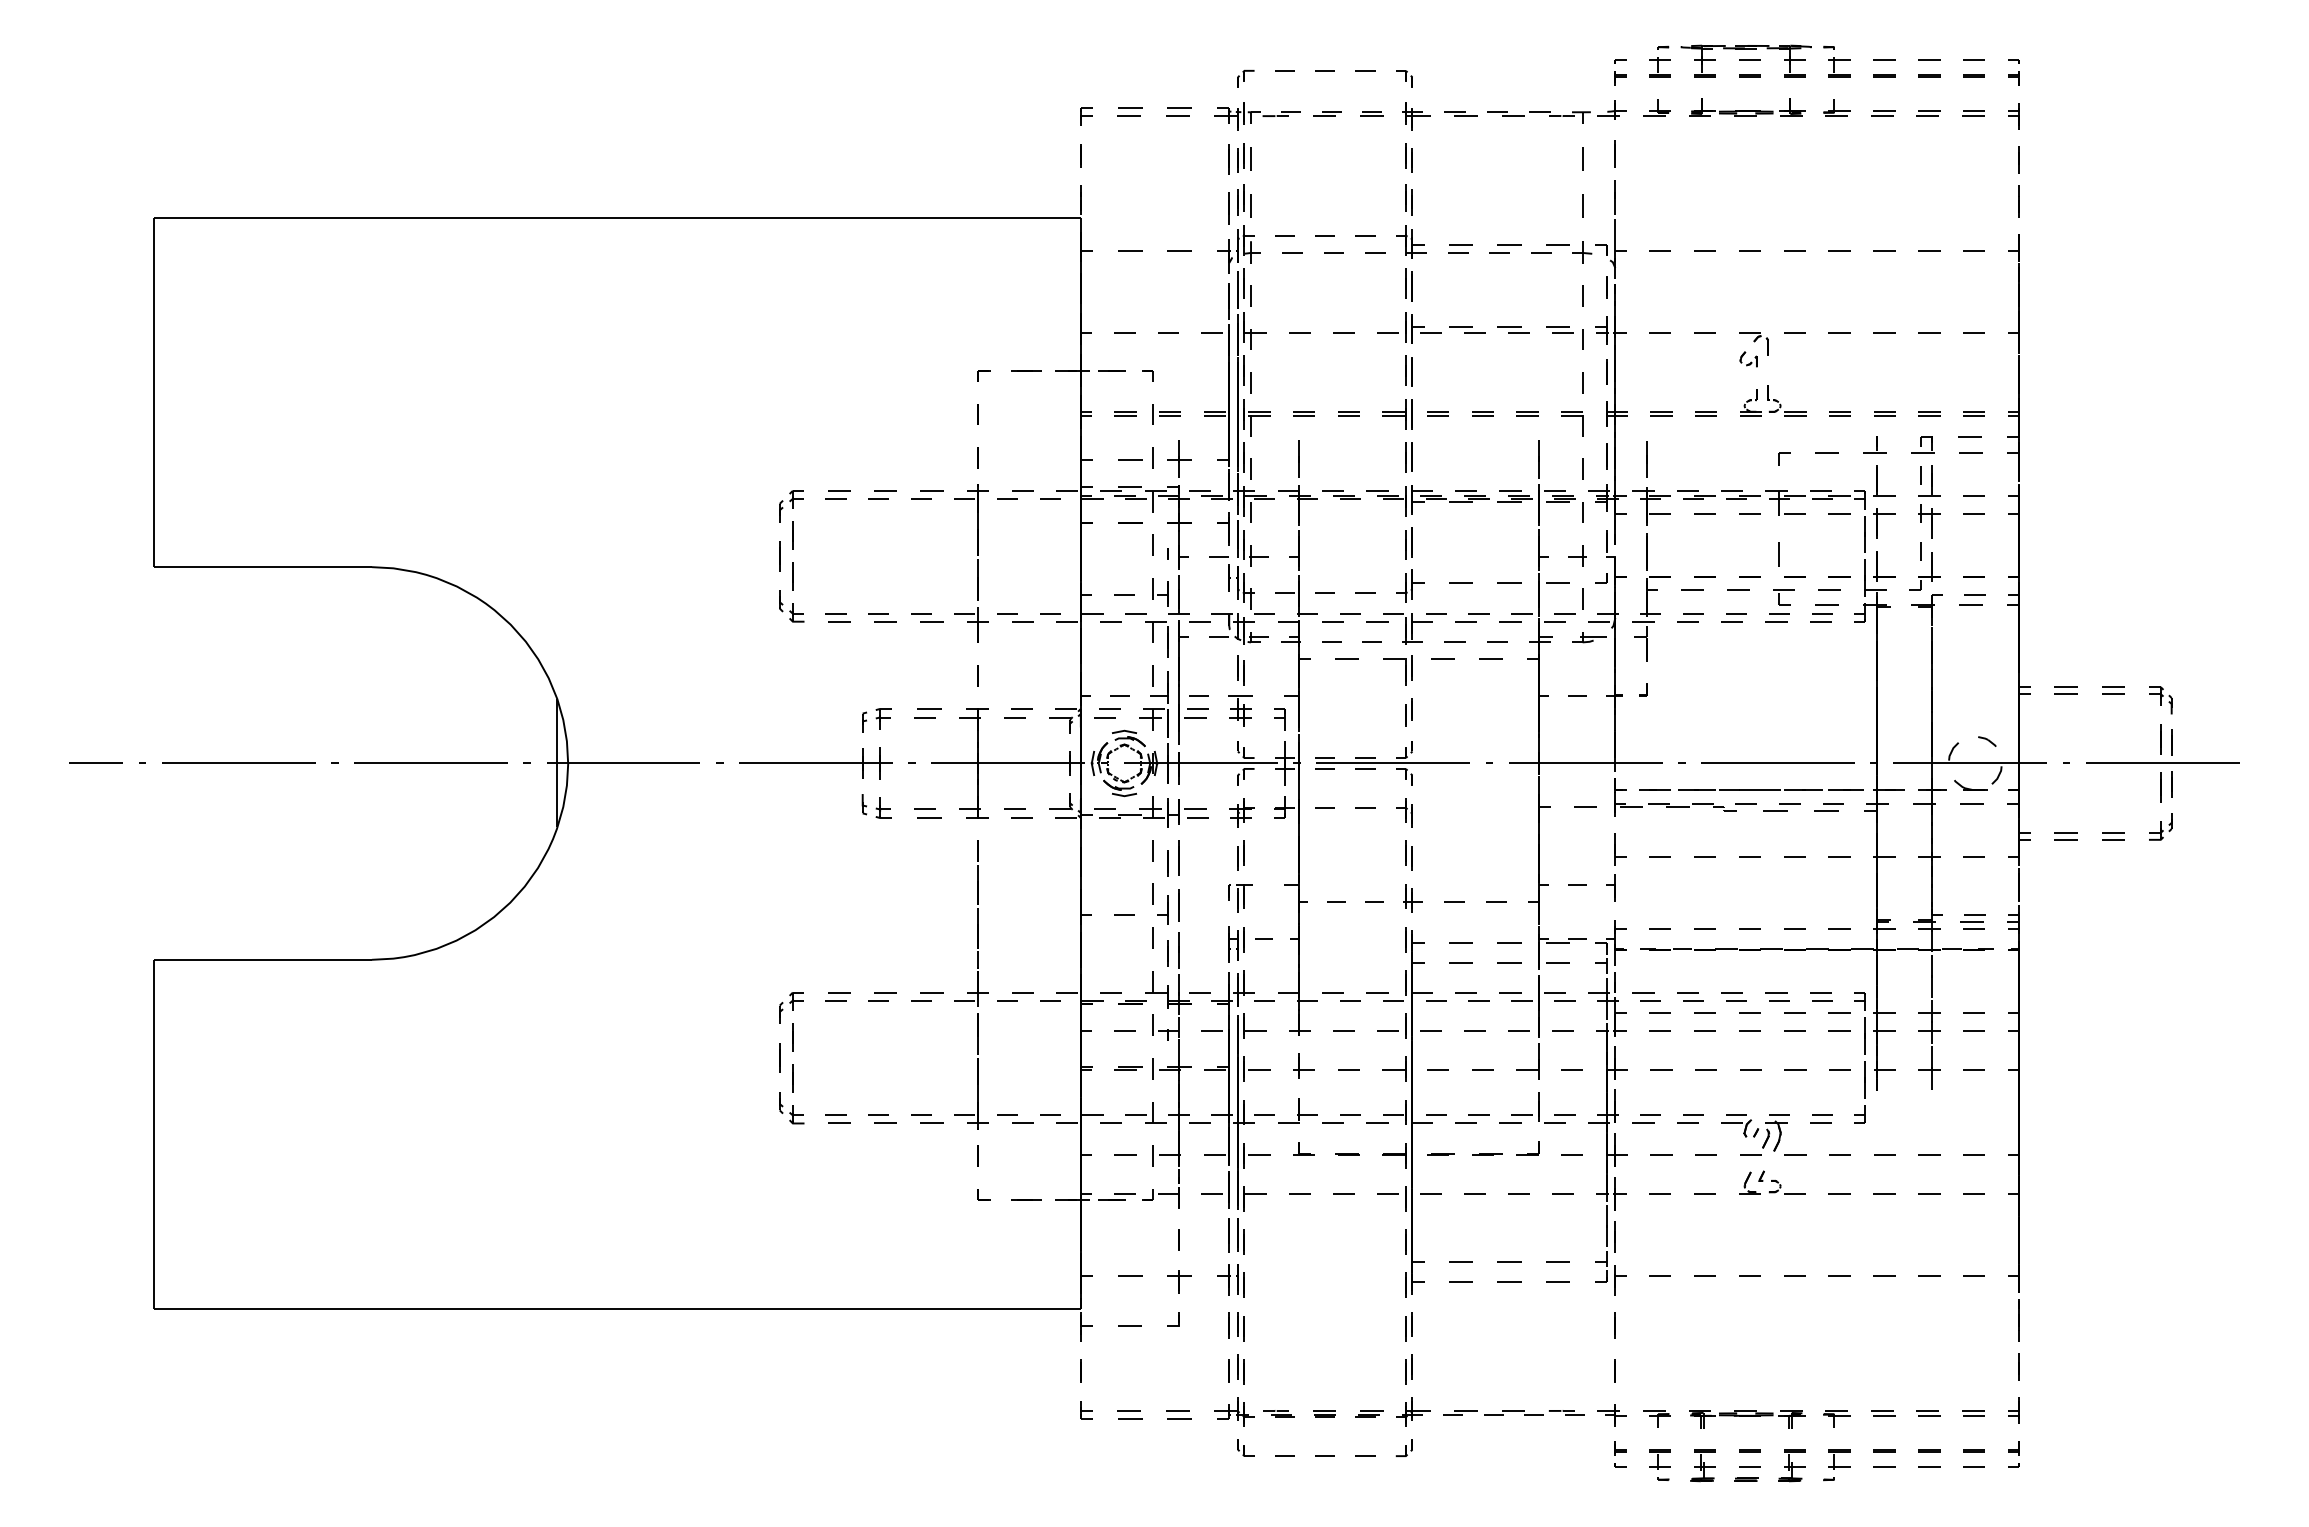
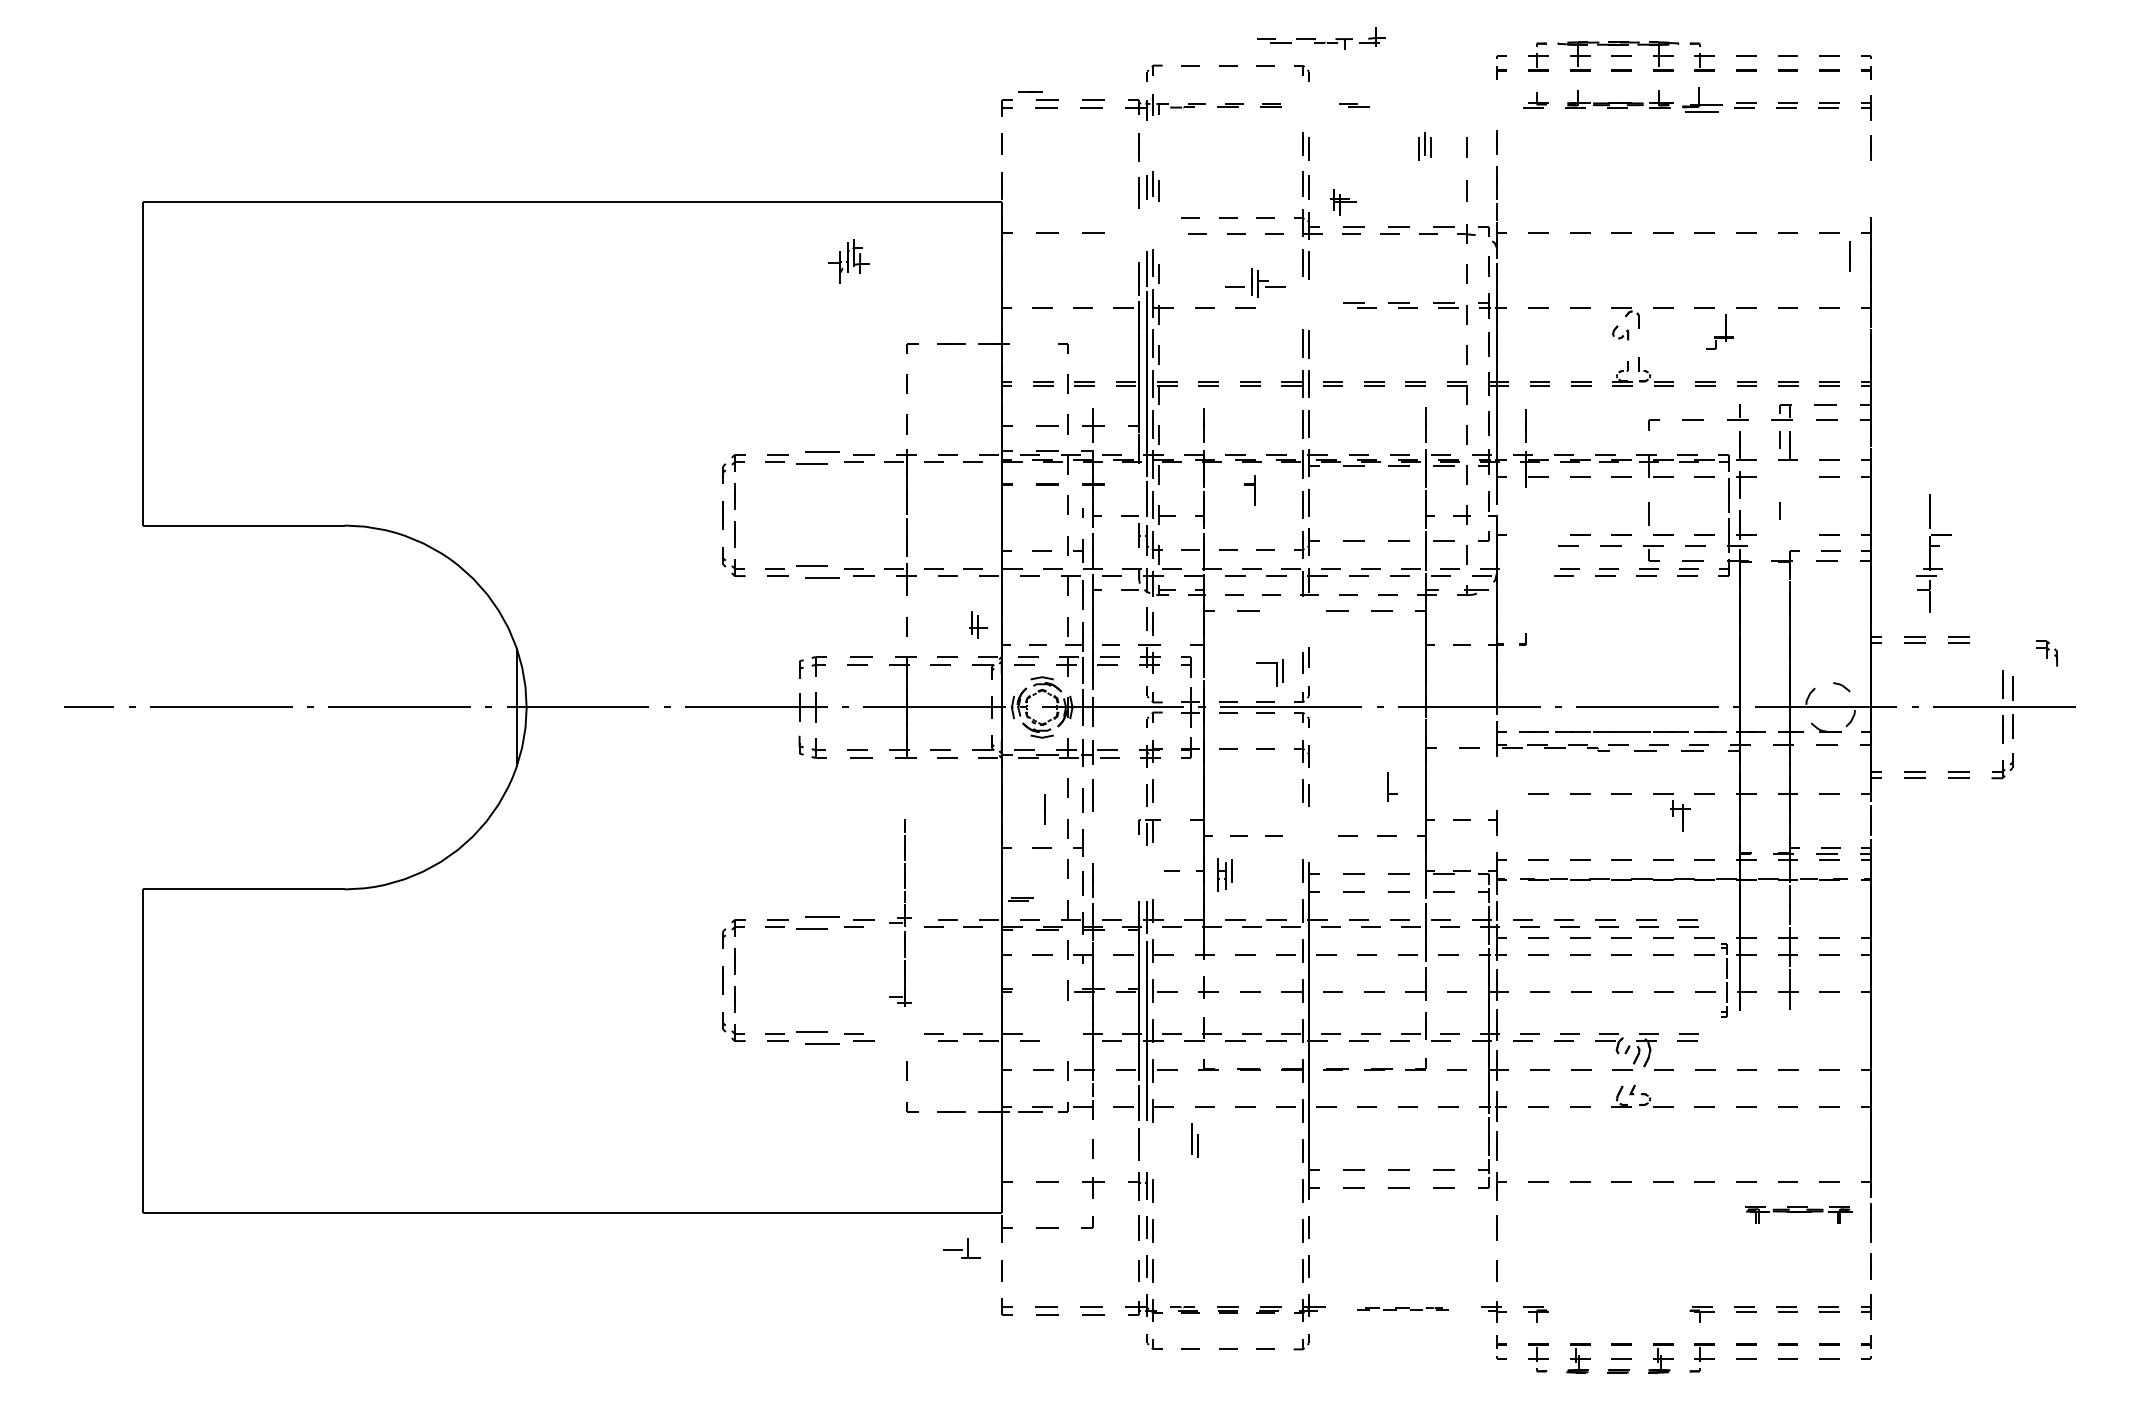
part: (1836, 107) -> (1702, 99), size x1.6
part: (1556, 111) -> (1321, 38), moved
part: (1416, 116) -> (1343, 202), moved
part: (1244, 157) -> (1424, 145), moved
line: (2018, 201) -> (1849, 256), moved
part: (1238, 249) -> (848, 260), moved
part: (1409, 327) -> (1255, 282), moved
line: (1111, 370) -> (1030, 91), moved
part: (882, 494) -> (817, 458), size x1.6
part: (1929, 521) -> (1680, 815), moved
part: (1223, 528) -> (1249, 489), moved
part: (1924, 571) -> (1719, 332), moved
part: (1651, 597) -> (1933, 553), moved
part: (882, 617) -> (817, 572), size x1.6
part: (1405, 670) -> (1276, 673), moved
part: (2160, 700) -> (2046, 653), moved
part: (1620, 849) -> (1392, 787), moved
part: (1412, 898) -> (978, 625), moved
line: (1178, 905) -> (1044, 809), moved
part: (1236, 944) -> (1224, 875), moved
part: (971, 984) -> (900, 912), size x0.7
part: (882, 996) -> (817, 923), size x1.6
part: (1859, 1057) -> (1723, 979), size x0.6
part: (1128, 1068) -> (1020, 899), moved
part: (1145, 1112) -> (961, 1247), moved
part: (882, 1118) -> (817, 1036), size x1.6
part: (1240, 1236) -> (1194, 1140), moved
part: (1513, 1412) -> (1402, 1308), size x0.7
part: (1747, 1419) -> (1799, 1215), moved

